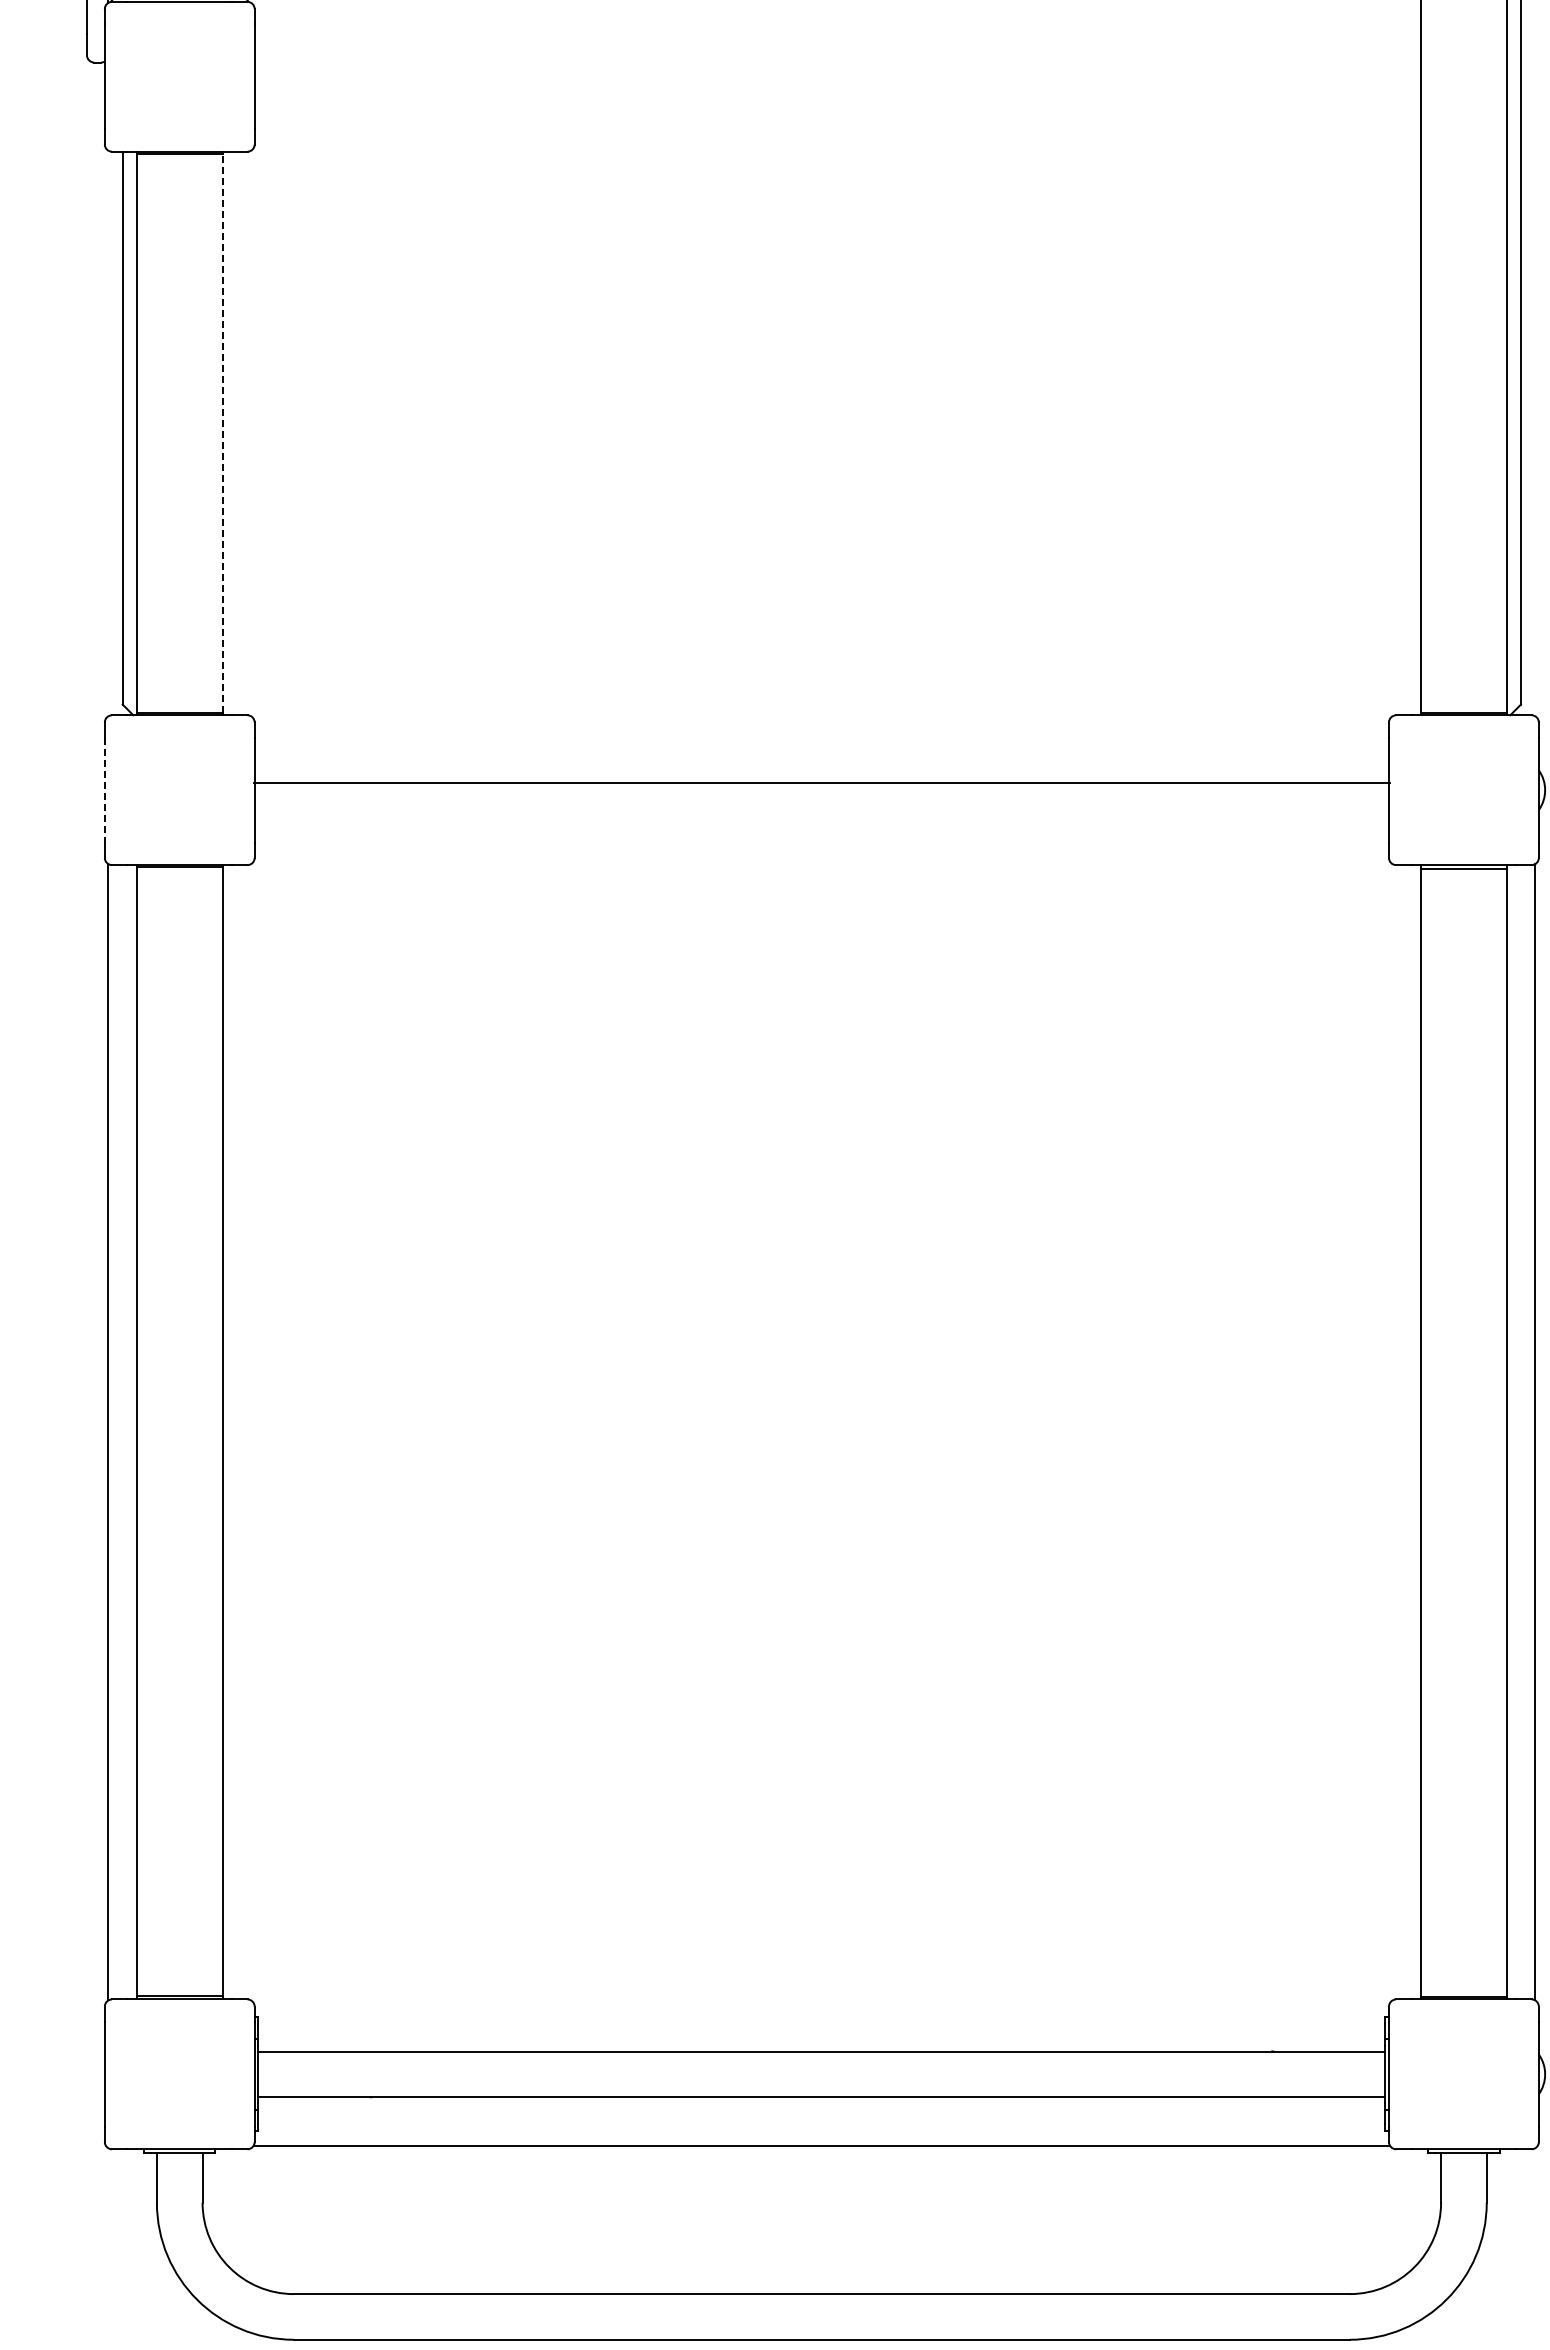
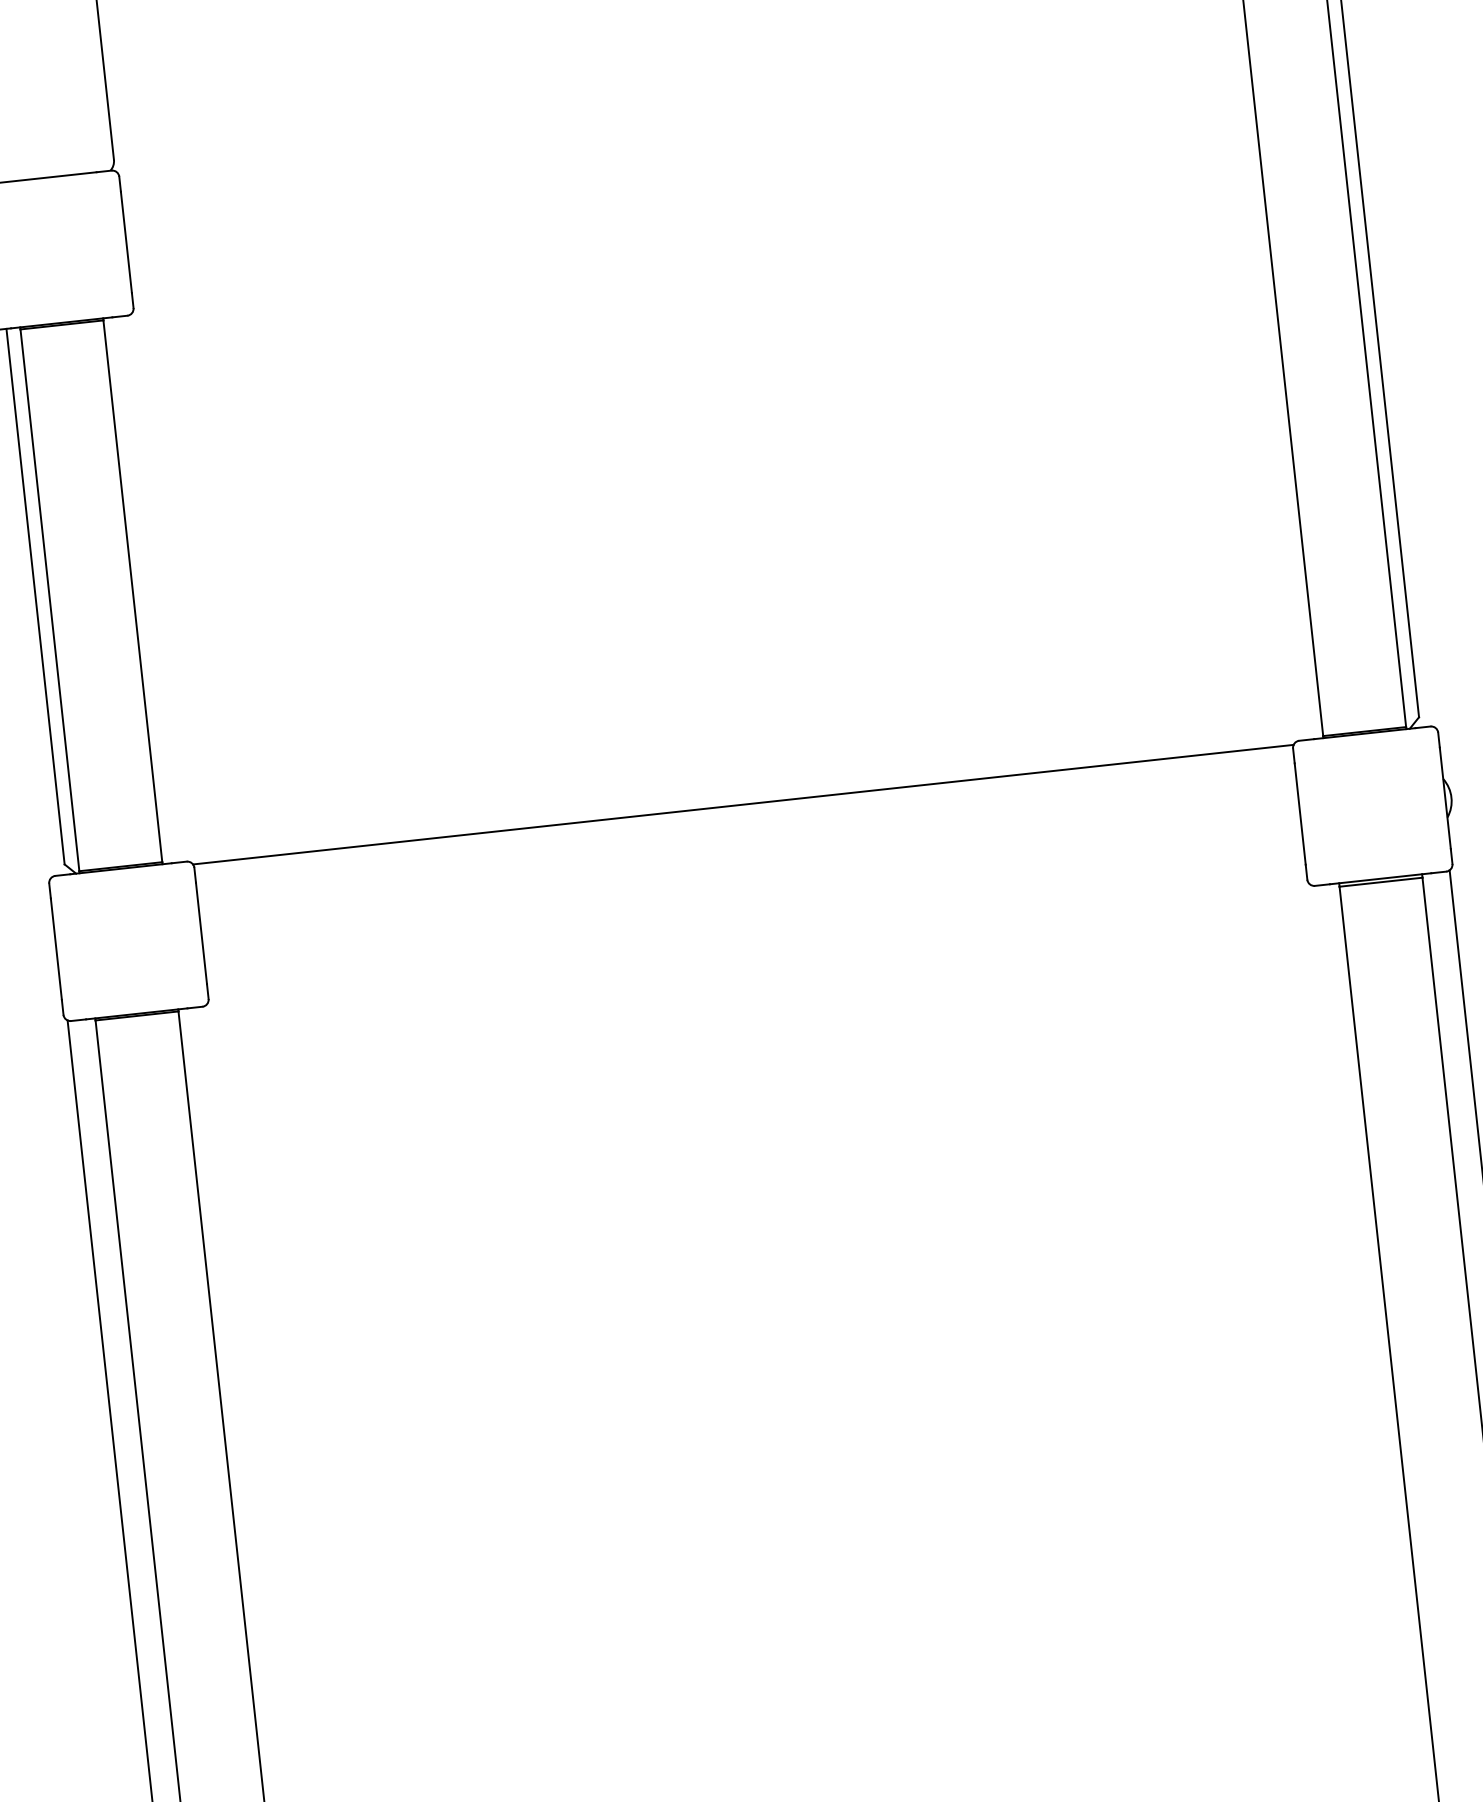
line: (222, 433) -> (132, 591), dashed -> solid
line: (821, 782) -> (742, 804), moved
line: (104, 790) -> (56, 949), dashed -> solid

